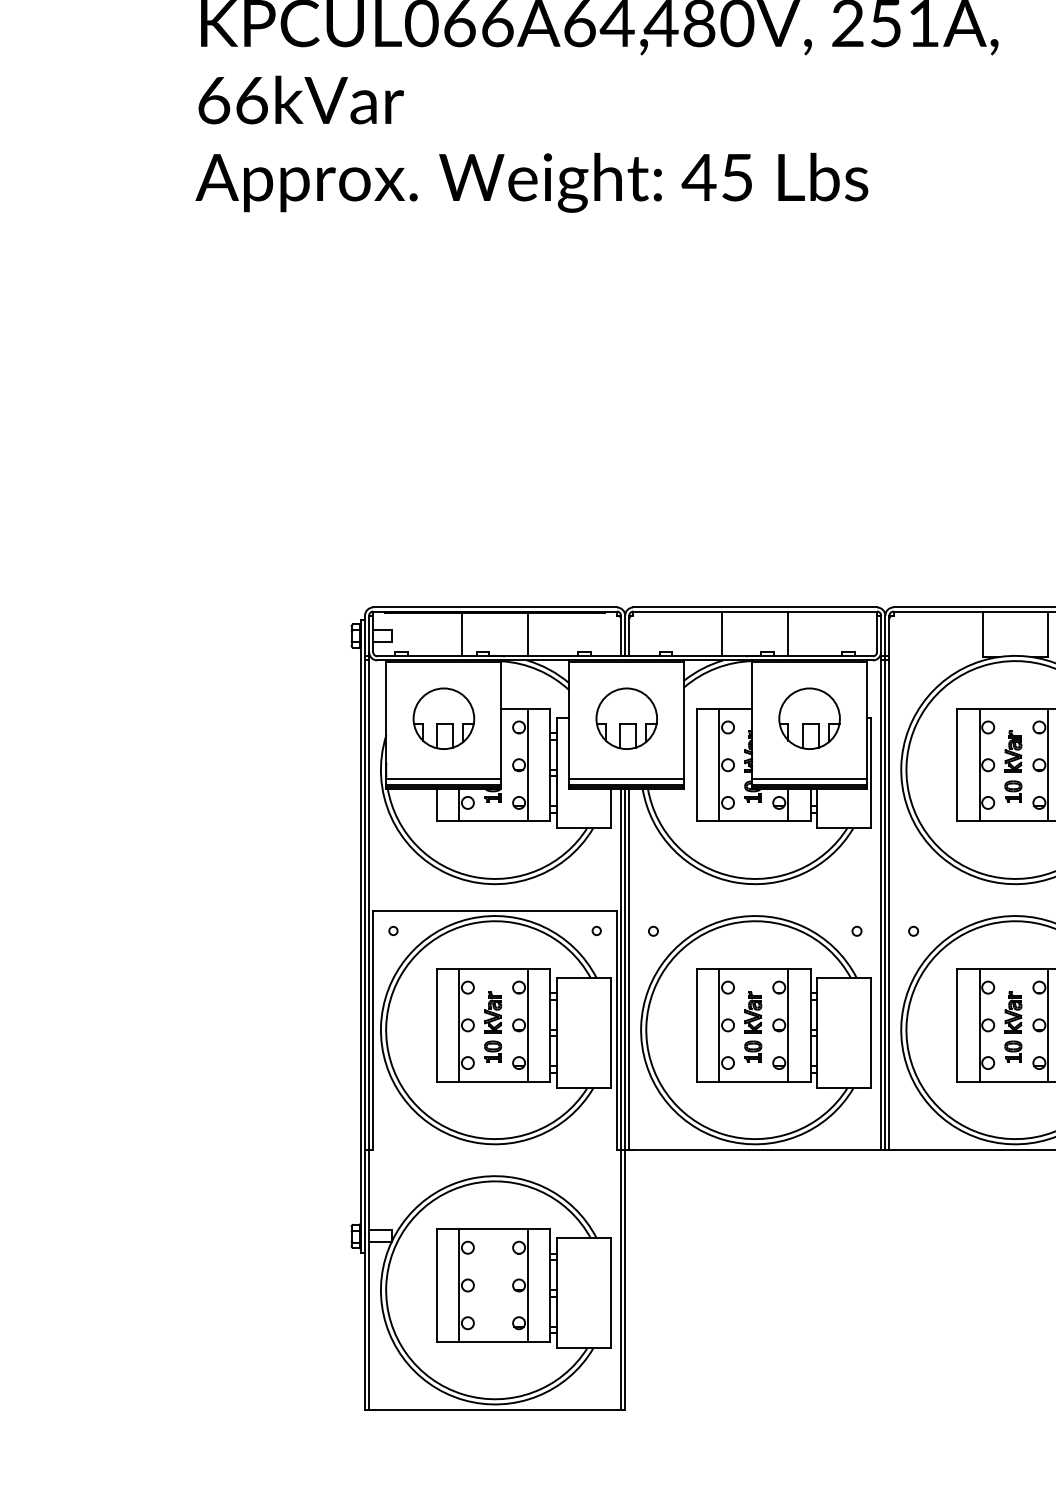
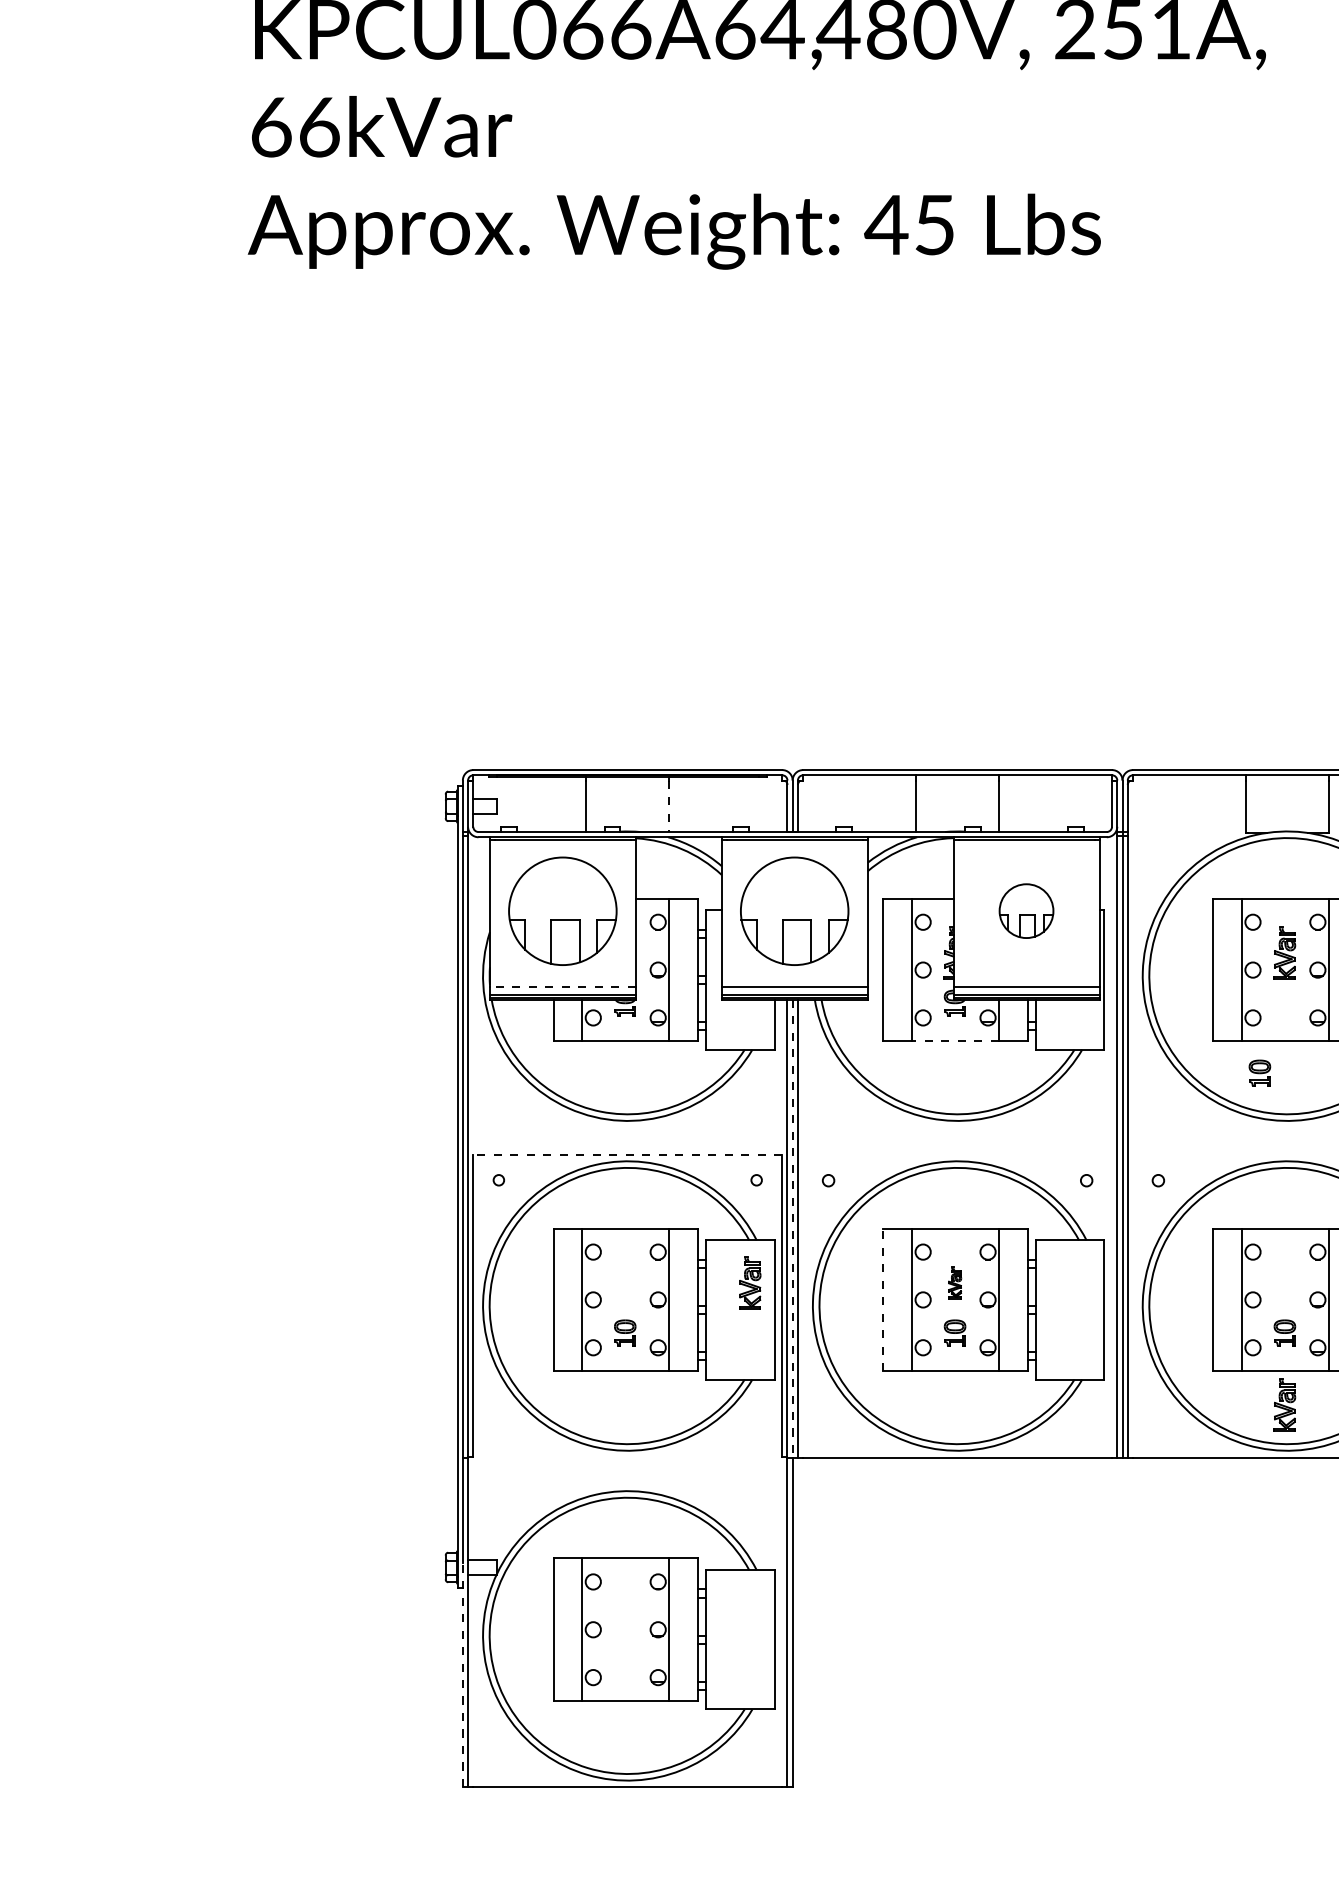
line: (528, 636) -> (669, 806), solid -> dashed
part: (443, 718) -> (562, 910), size x1.4
part: (626, 718) -> (794, 910), size x1.4
part: (809, 718) -> (1026, 910), size x0.7
line: (443, 778) -> (562, 987), solid -> dashed
part: (1013, 790) -> (1259, 1072), moved
line: (753, 821) -> (955, 1041), solid -> dashed
line: (494, 910) -> (627, 1154), solid -> dashed
line: (625, 969) -> (792, 1229), solid -> dashed
part: (493, 1011) -> (750, 1282), moved
part: (752, 1011) -> (954, 1282), size x0.6
part: (1013, 1011) -> (1284, 1404), moved
line: (696, 1025) -> (883, 1299), solid -> dashed
line: (364, 1320) -> (462, 1674), solid -> dashed

